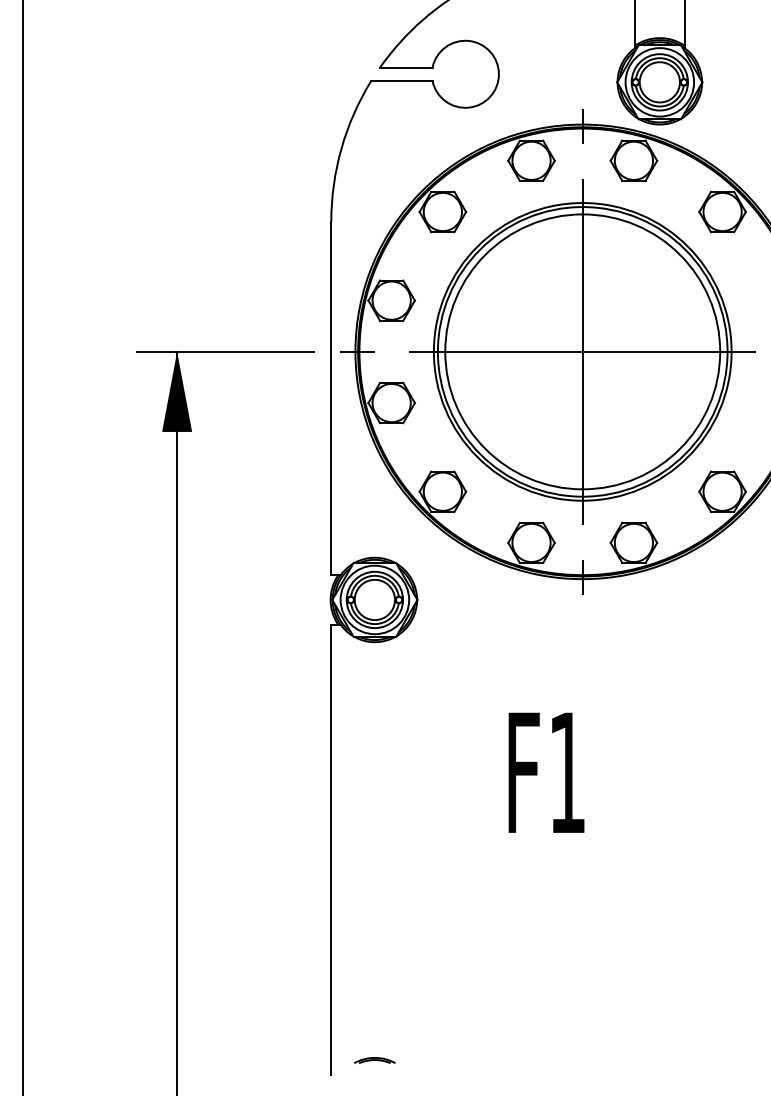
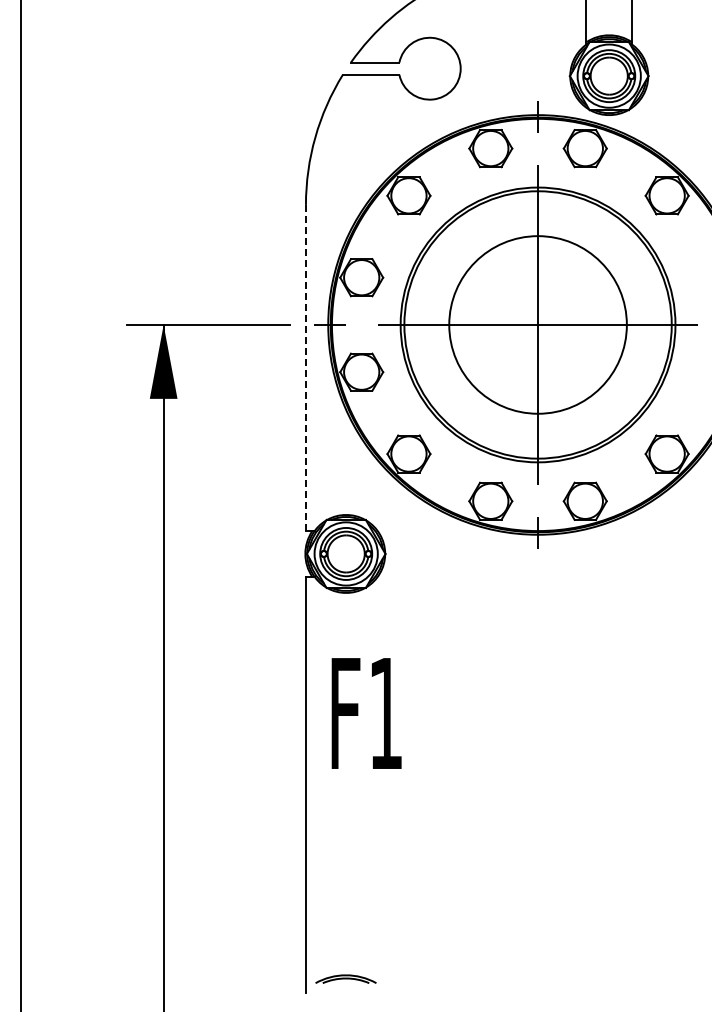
circle: (582, 351) -> (537, 324), size x0.7
line: (330, 399) -> (305, 368), solid -> dashed
text: (546, 772) -> (366, 713), moved
part: (375, 1059) -> (346, 978), size x1.6

